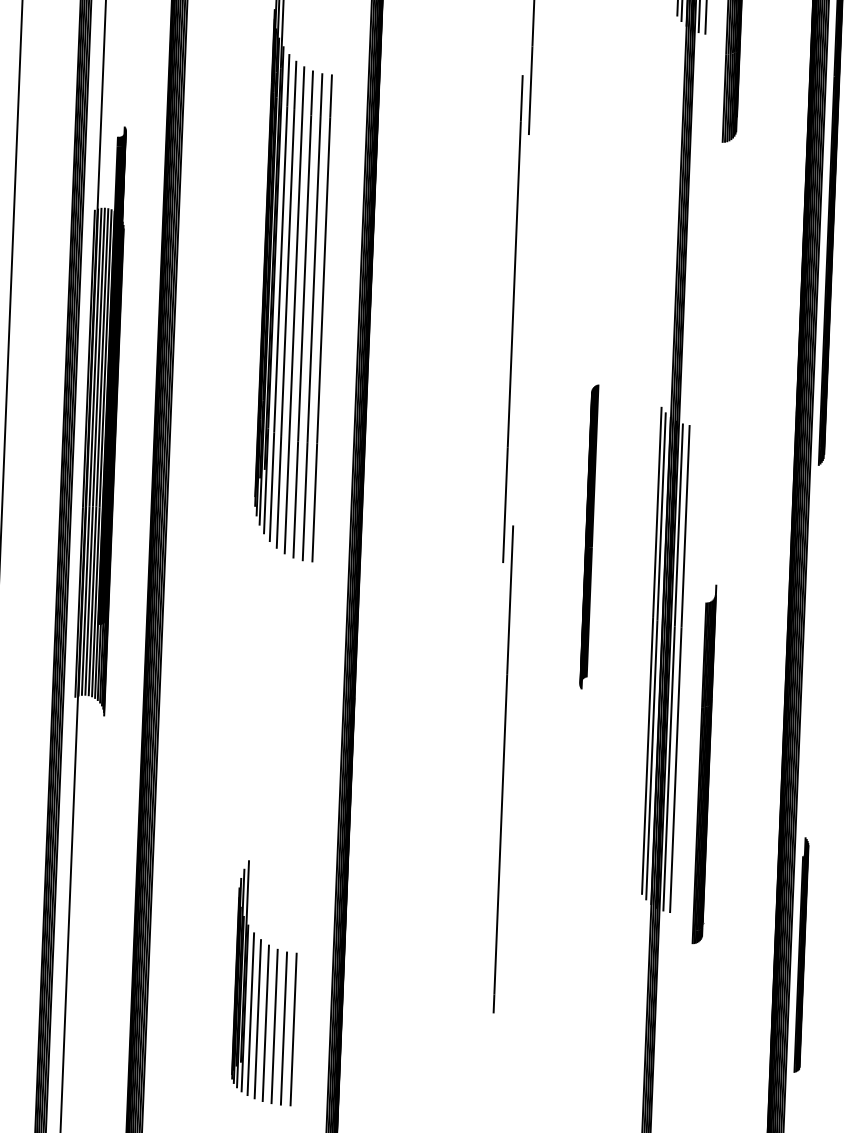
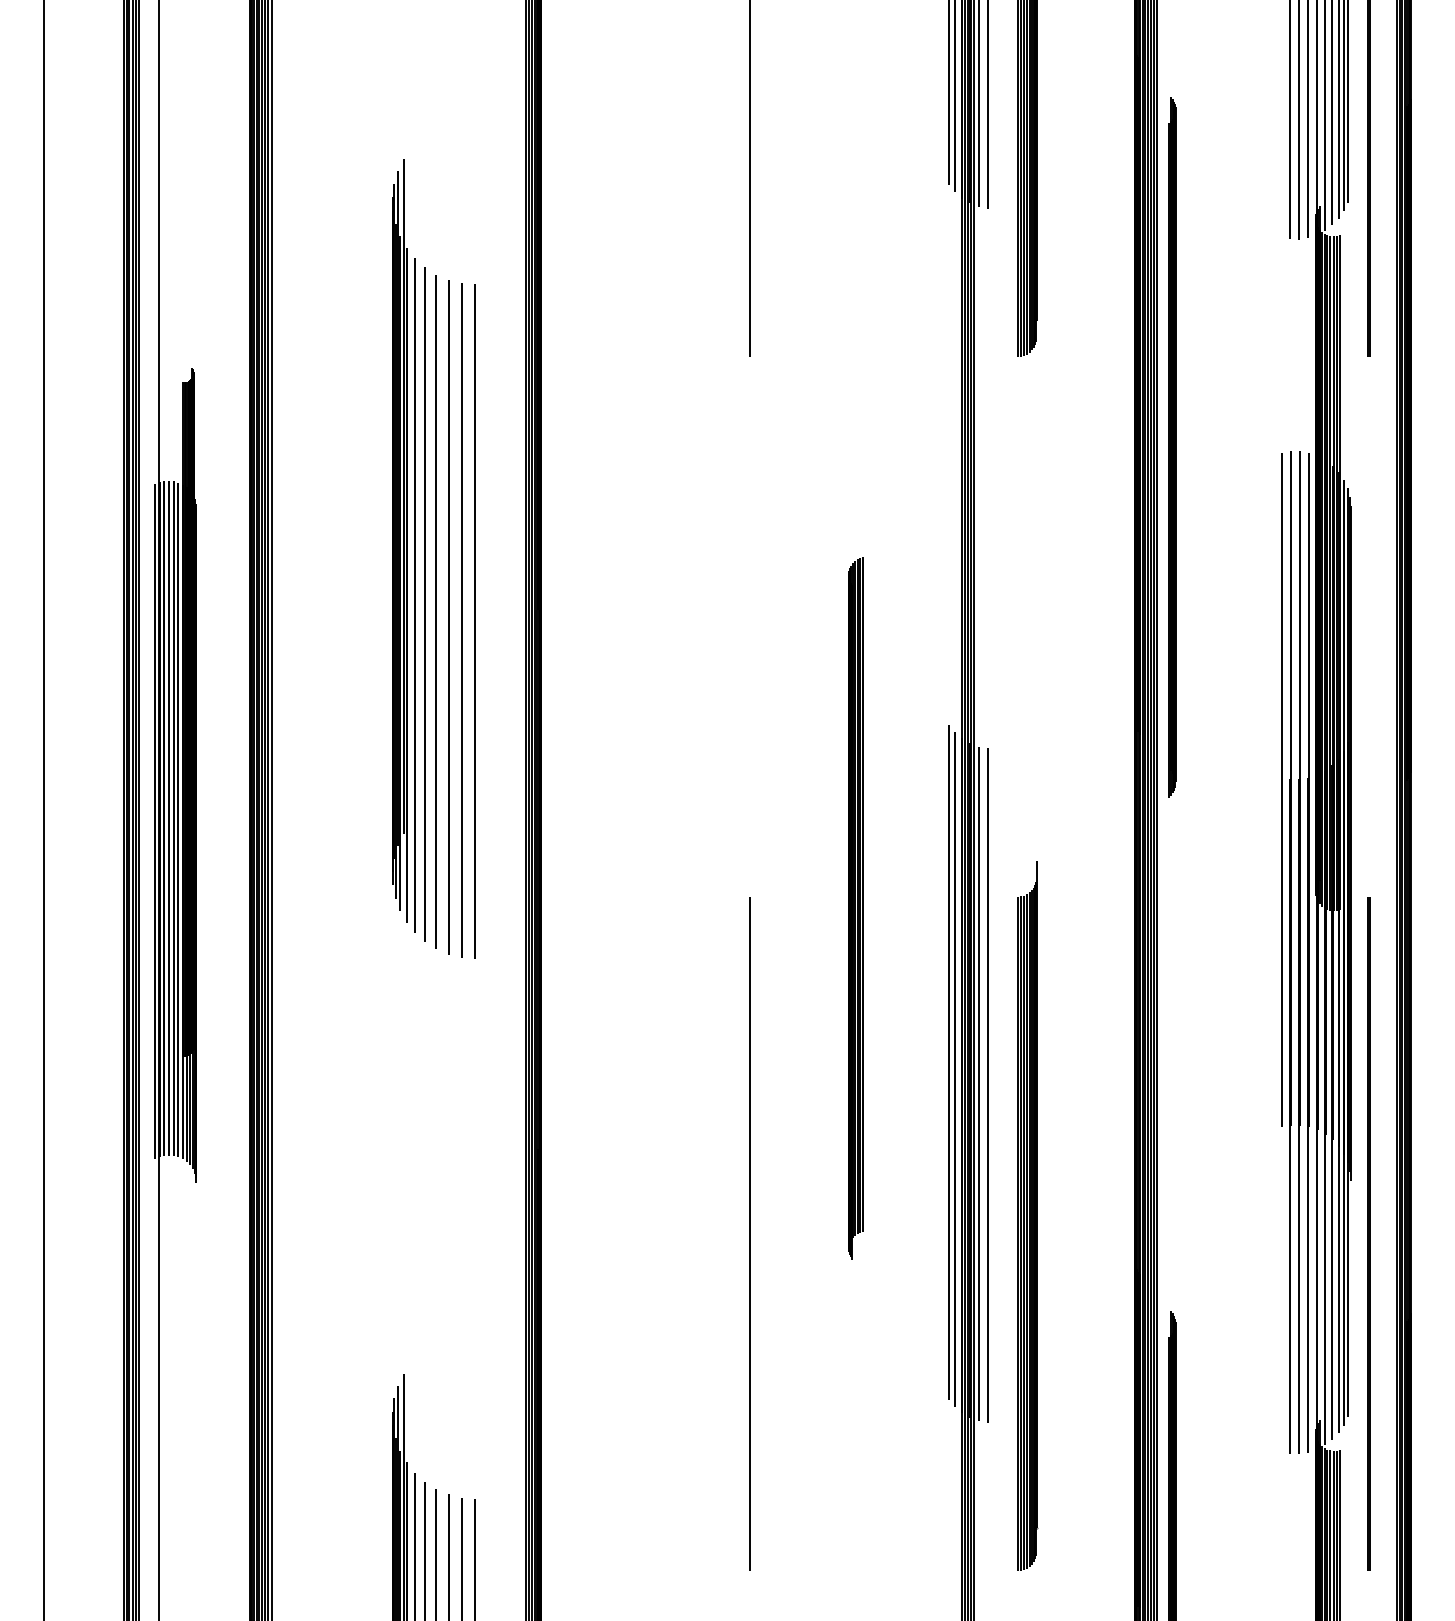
line: (512, 318) -> (737, 611), removed
part: (588, 536) -> (855, 908), size x1.67
part: (704, 764) -> (1027, 1215), size x1.43

